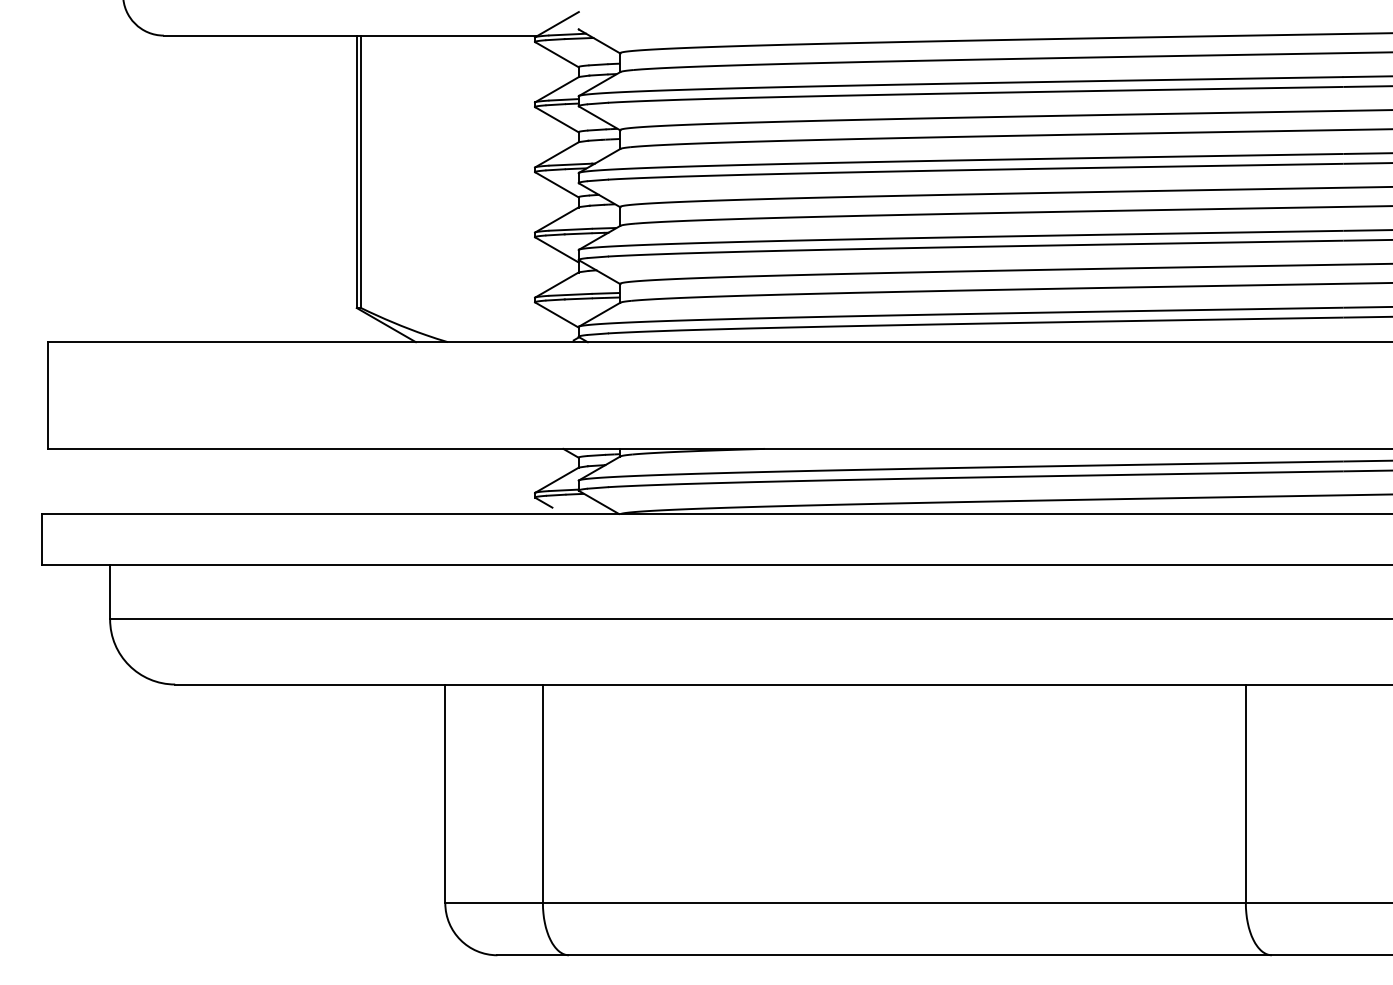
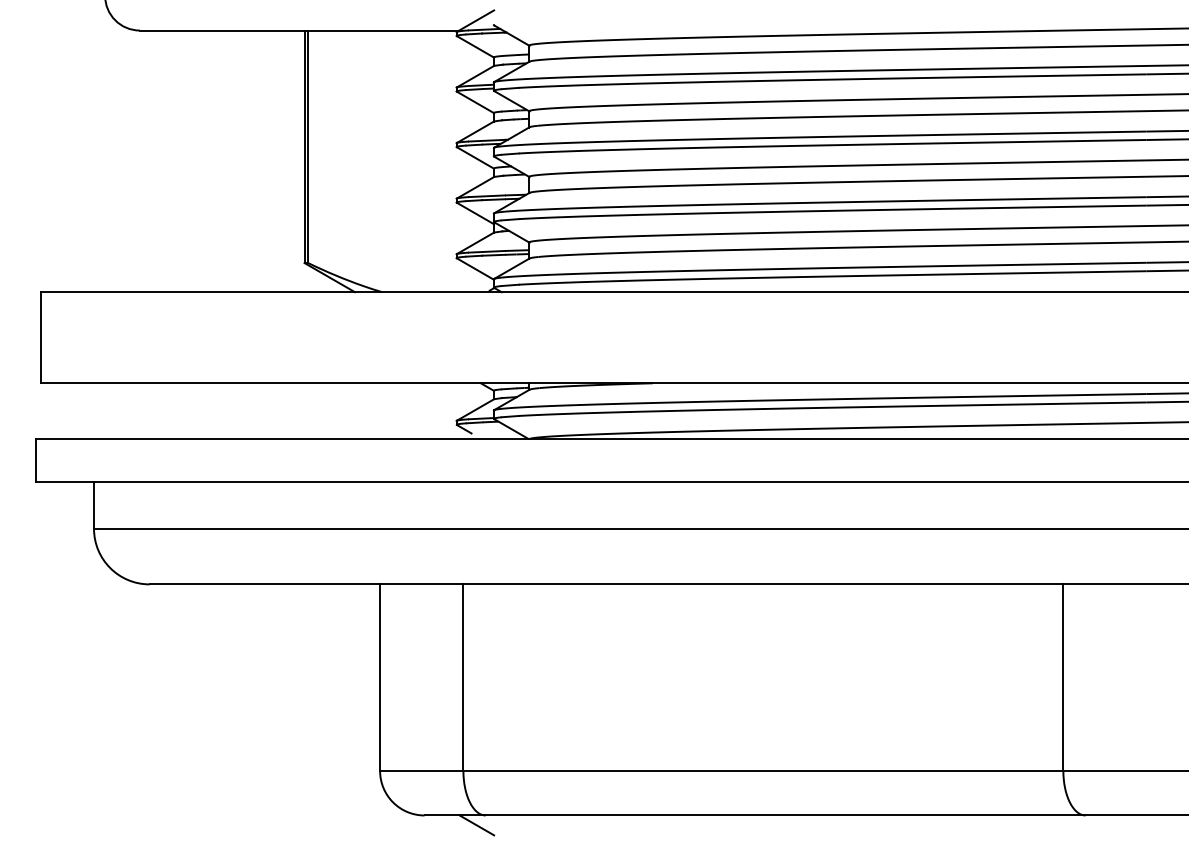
line: (558, 966) -> (476, 825), added

